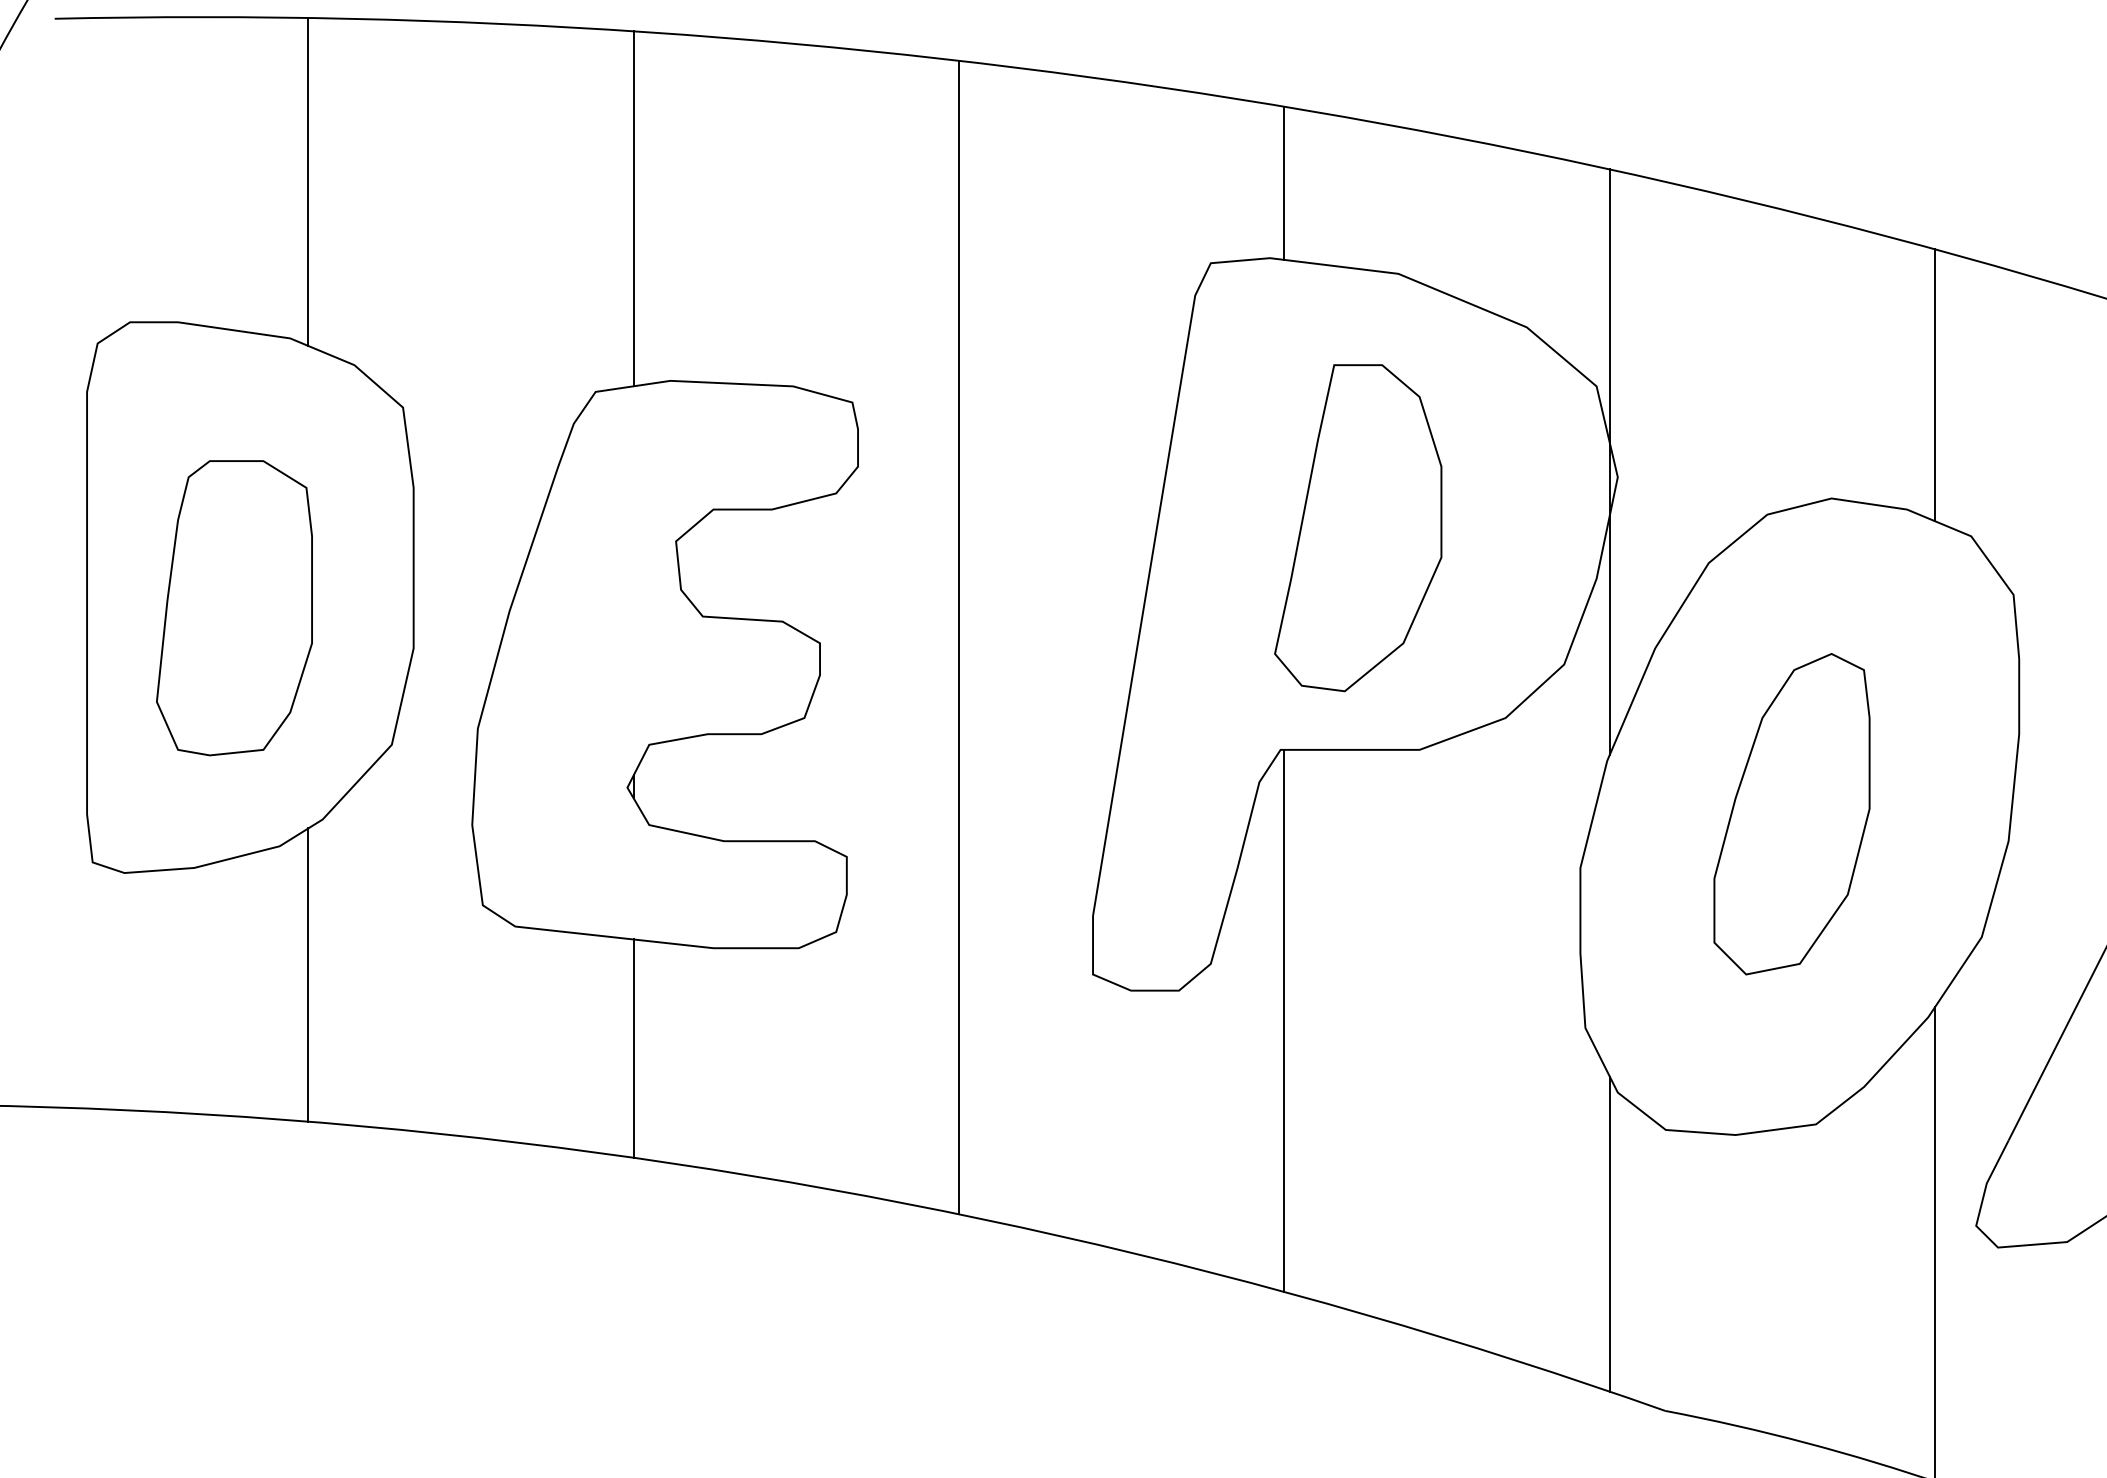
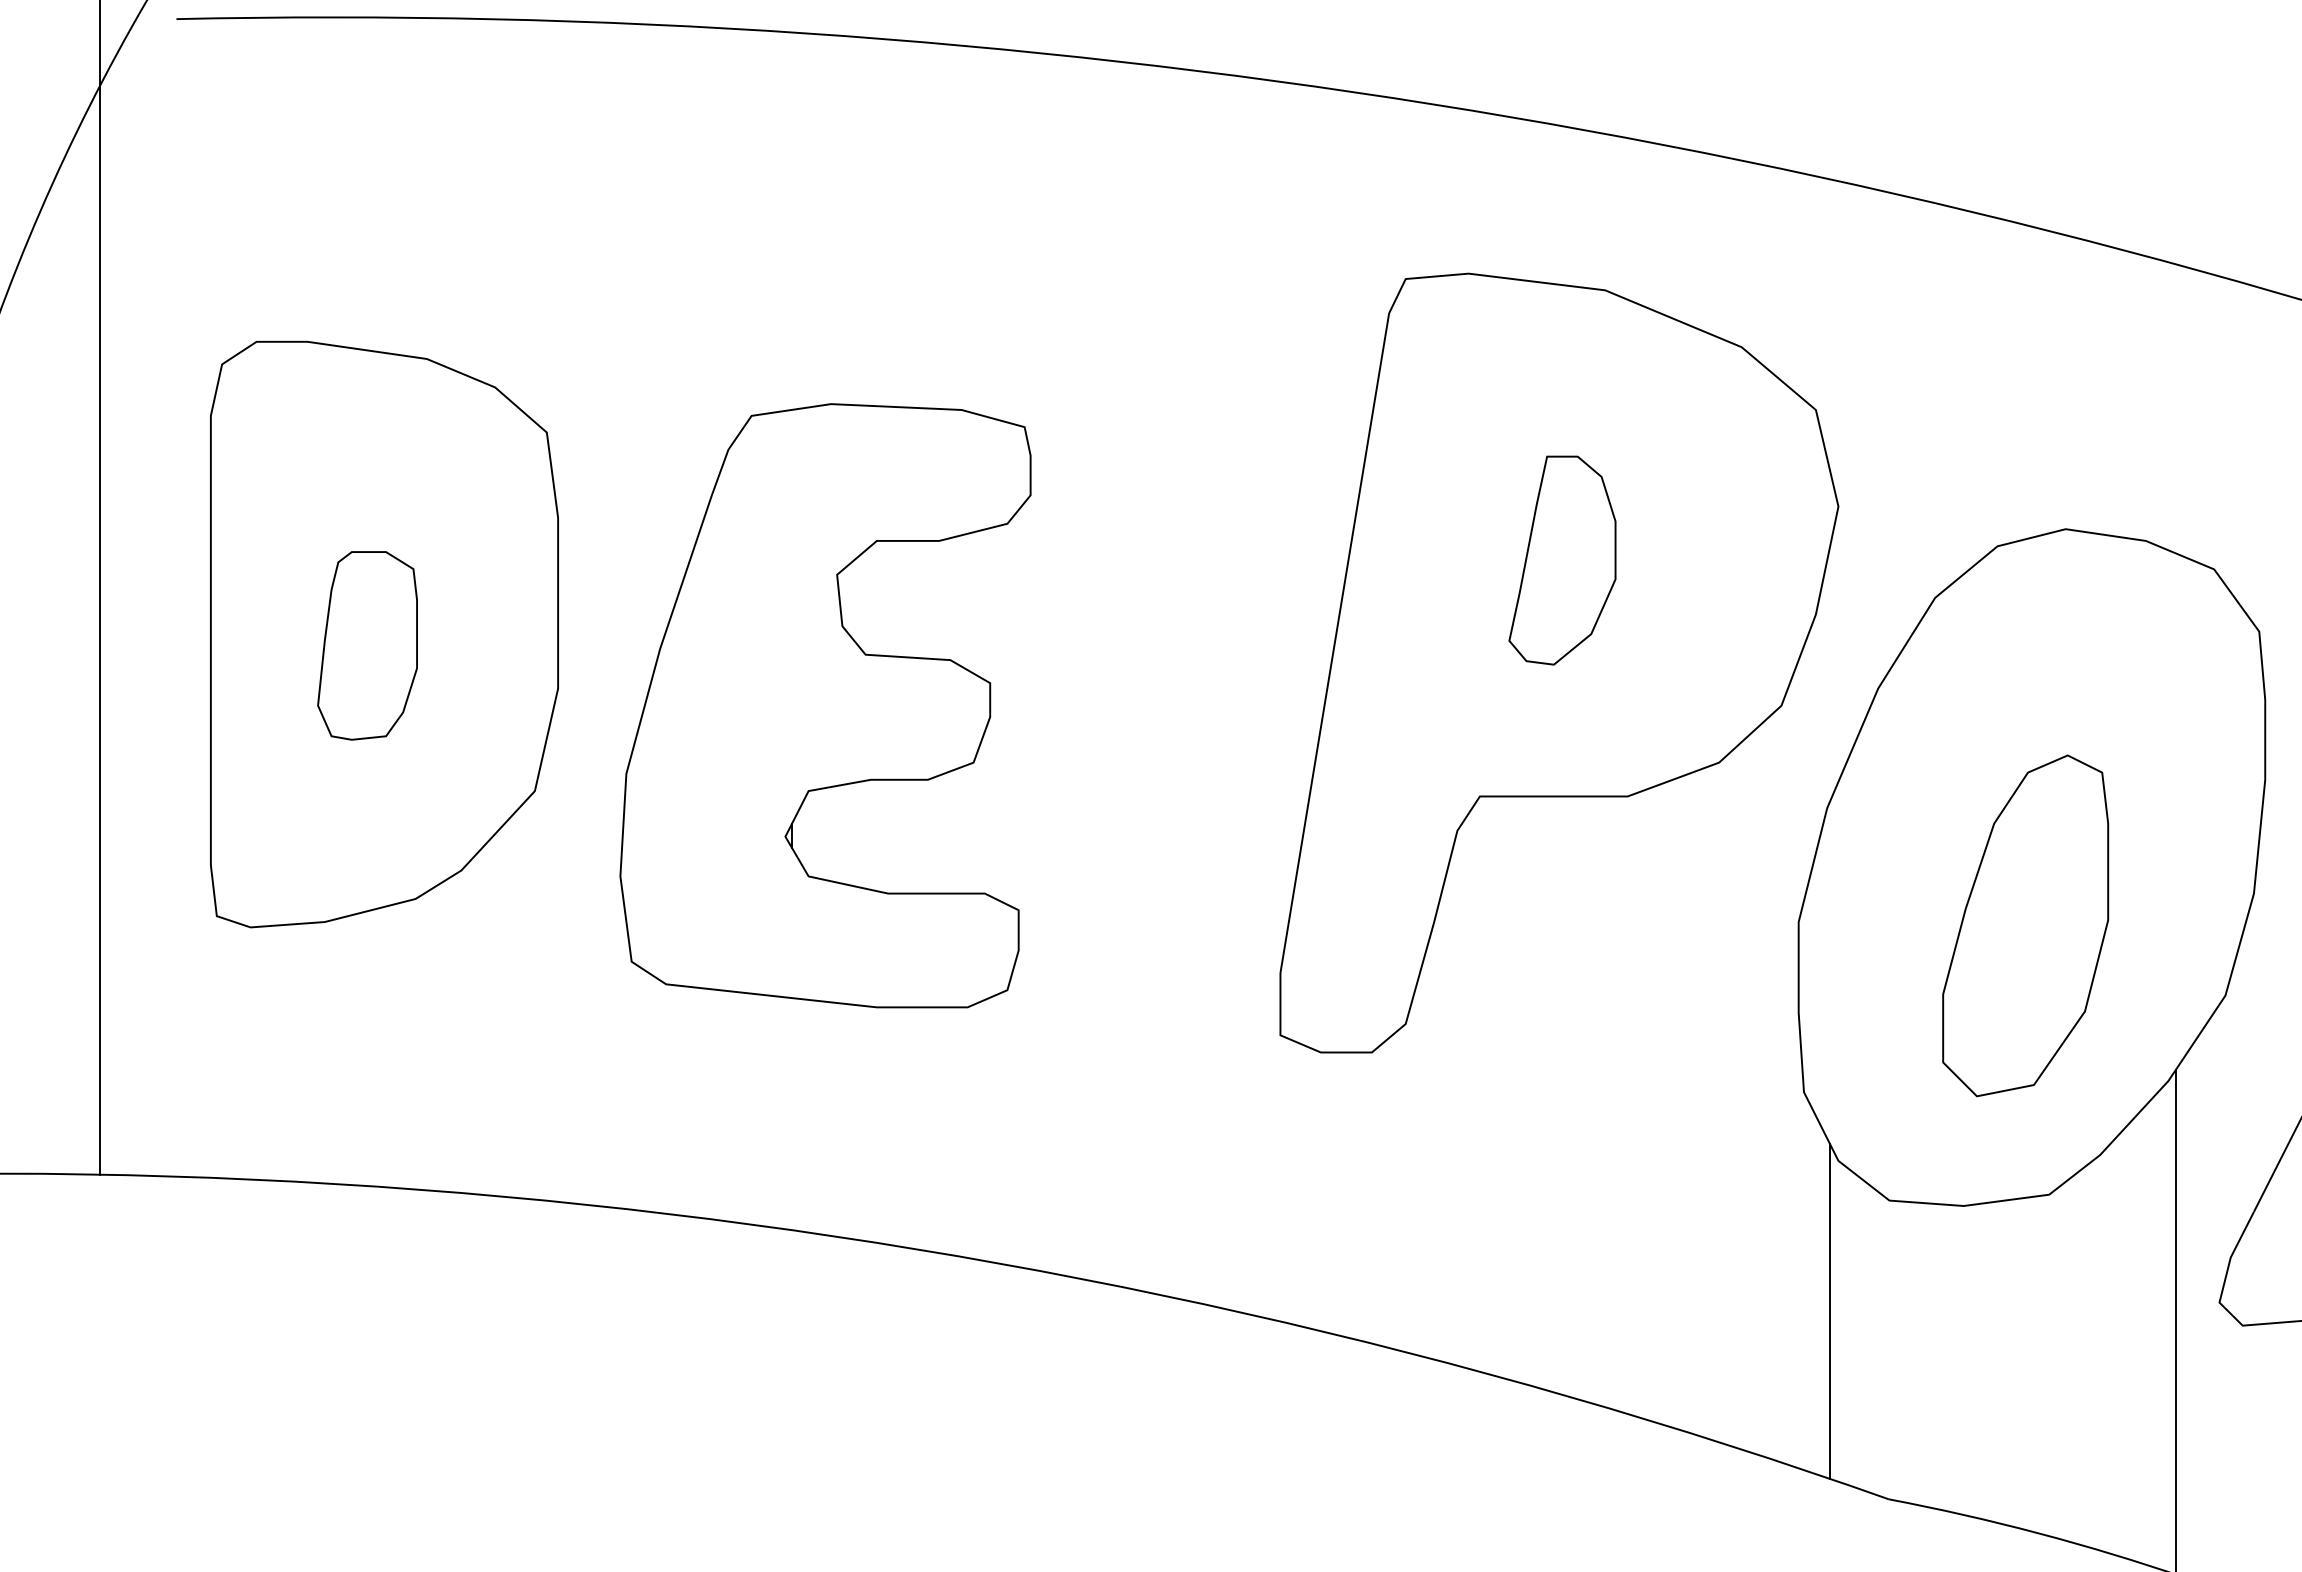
line: (308, 181) -> (446, 192), removed
line: (1283, 182) -> (1483, 193), removed
line: (634, 208) -> (792, 220), removed
line: (1934, 384) -> (2175, 408), removed
line: (1609, 462) -> (1829, 490), removed
part: (1358, 527) -> (1562, 560), size x0.6
part: (234, 607) -> (367, 645), size x0.6
line: (959, 637) -> (1138, 676), removed
part: (1791, 813) -> (2025, 925), moved
line: (308, 974) -> (446, 1035), removed
line: (1283, 1020) -> (1483, 1084), removed
line: (634, 1048) -> (792, 1114), removed

